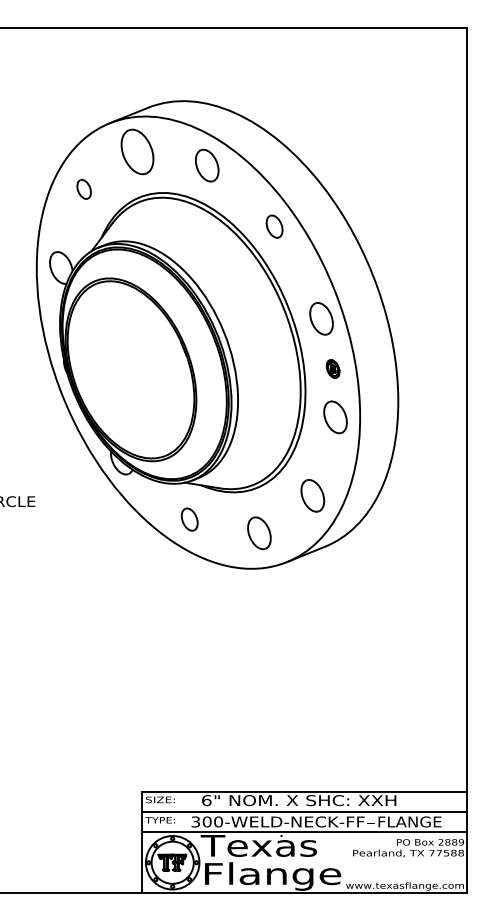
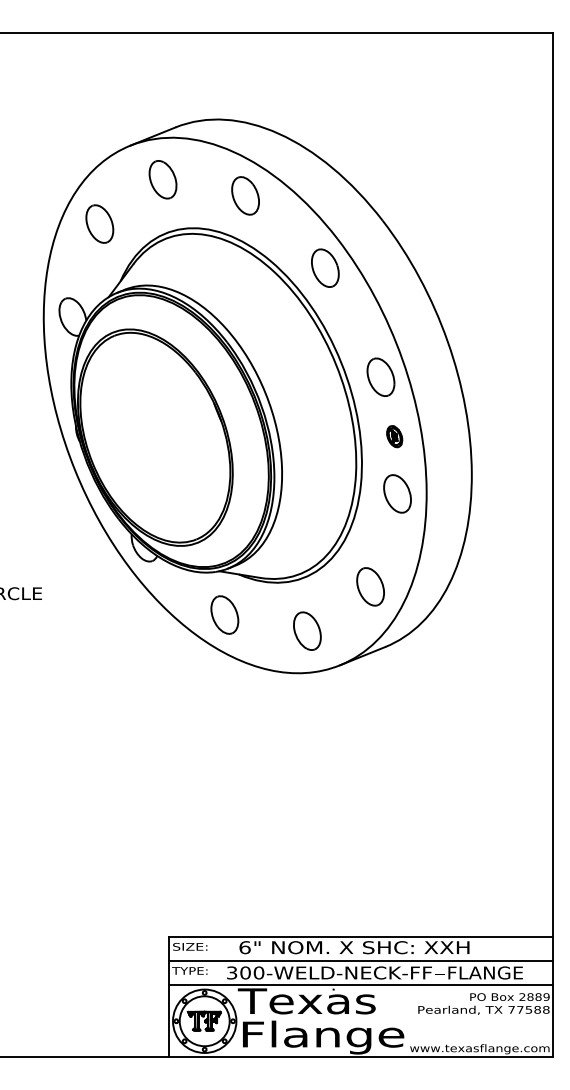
part: (137, 151) -> (162, 179), size x0.71
part: (83, 188) -> (99, 223), size x1.67
part: (274, 226) -> (325, 267), size x1.43
part: (189, 519) -> (224, 614), size x1.43

